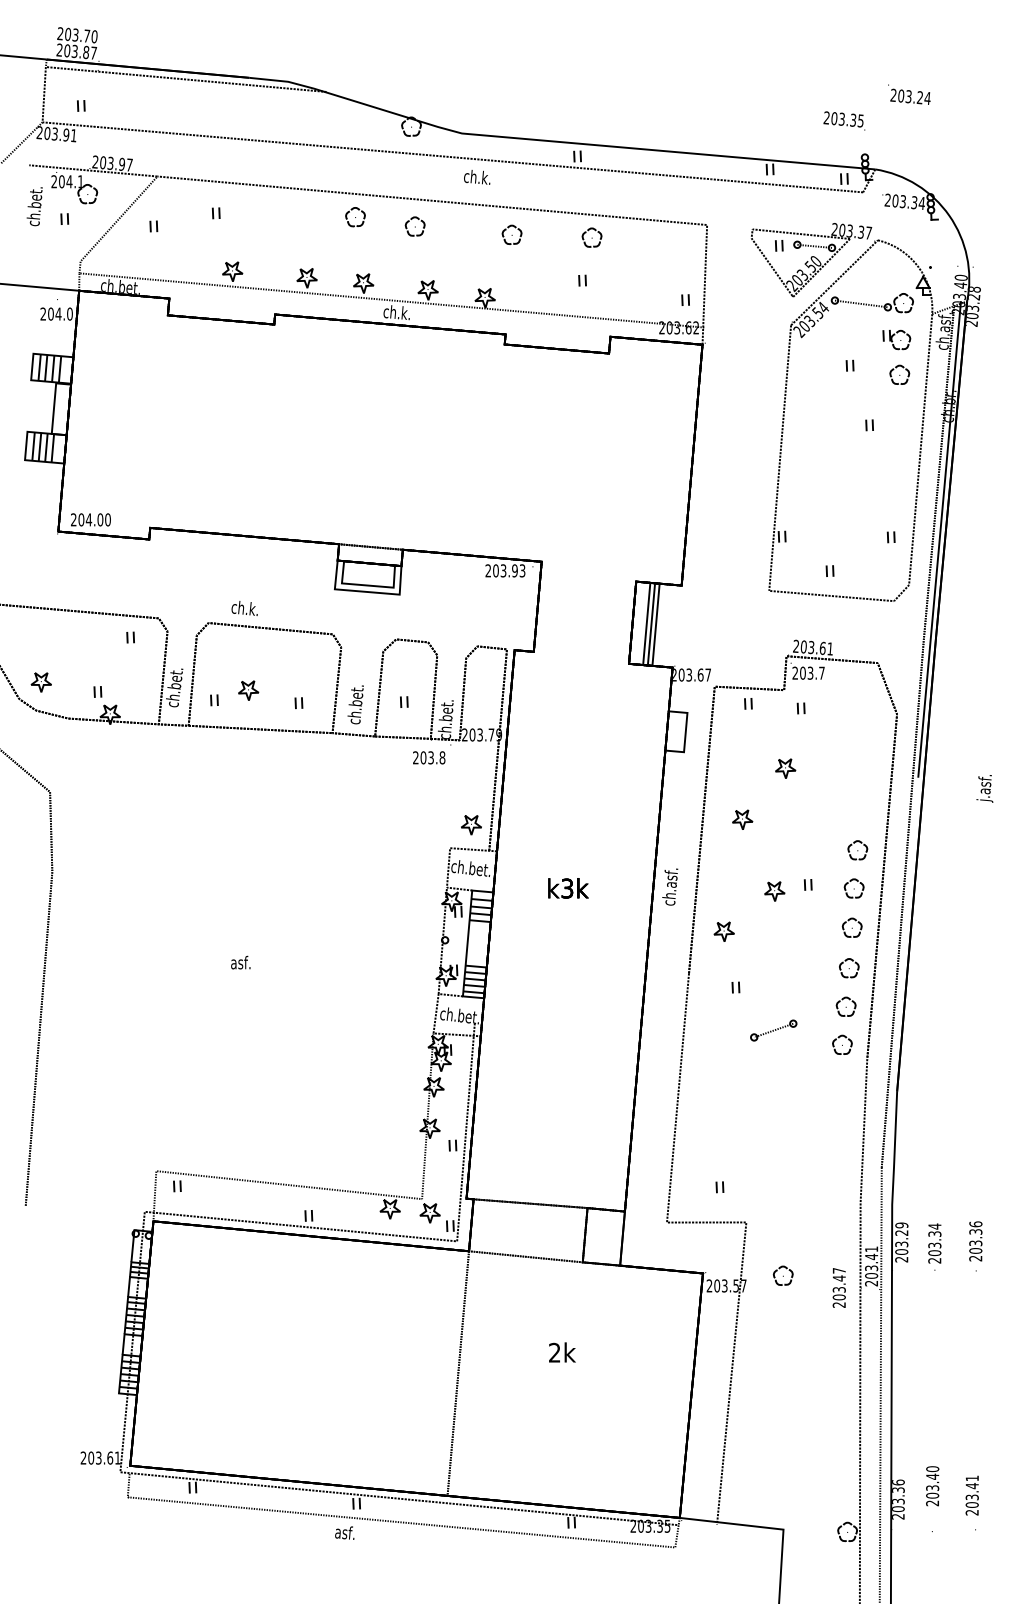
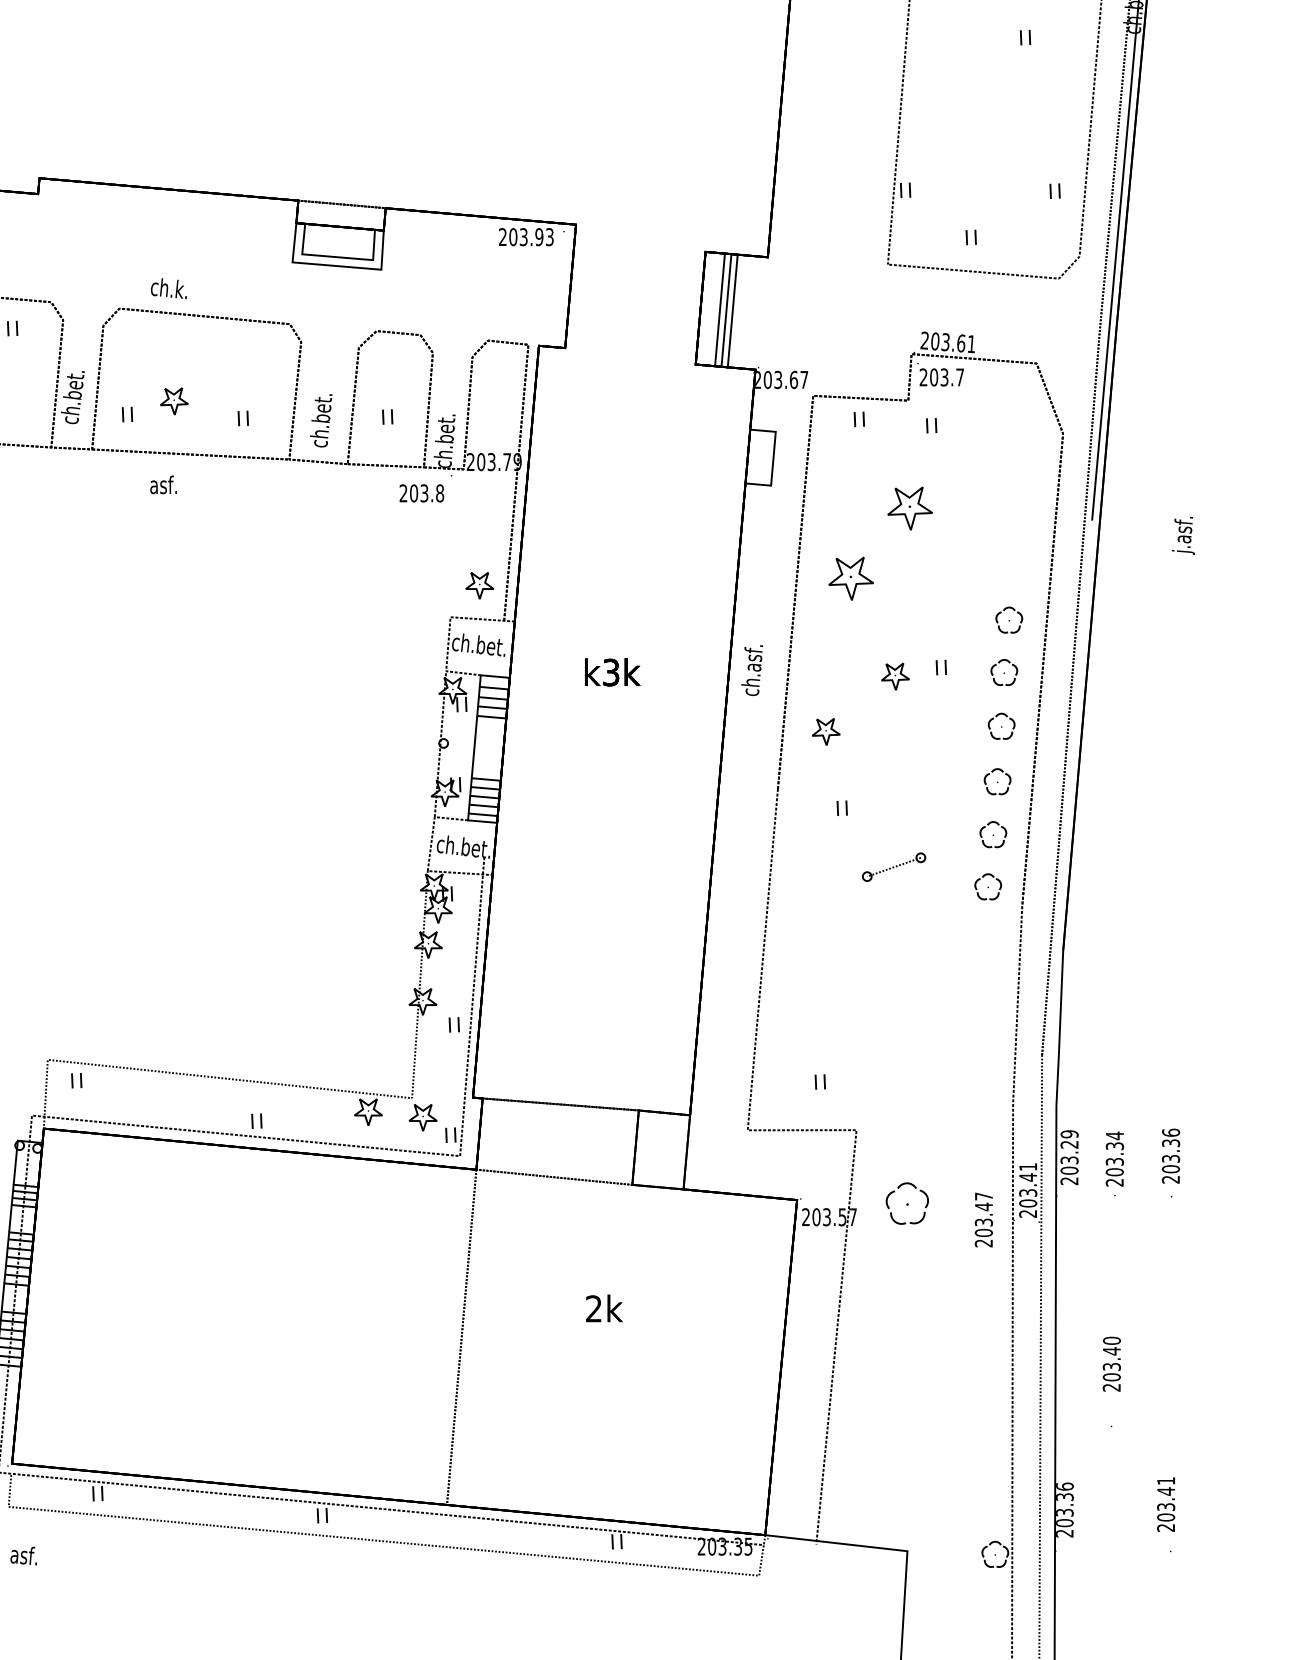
part: (785, 768) -> (910, 508), size x1.6
part: (742, 819) -> (851, 577), size x1.6
text: (240, 962) -> (163, 484), moved
part: (782, 1275) -> (906, 1202), size x1.6
text: (932, 1499) -> (1111, 1382), moved
text: (344, 1532) -> (23, 1555), moved

